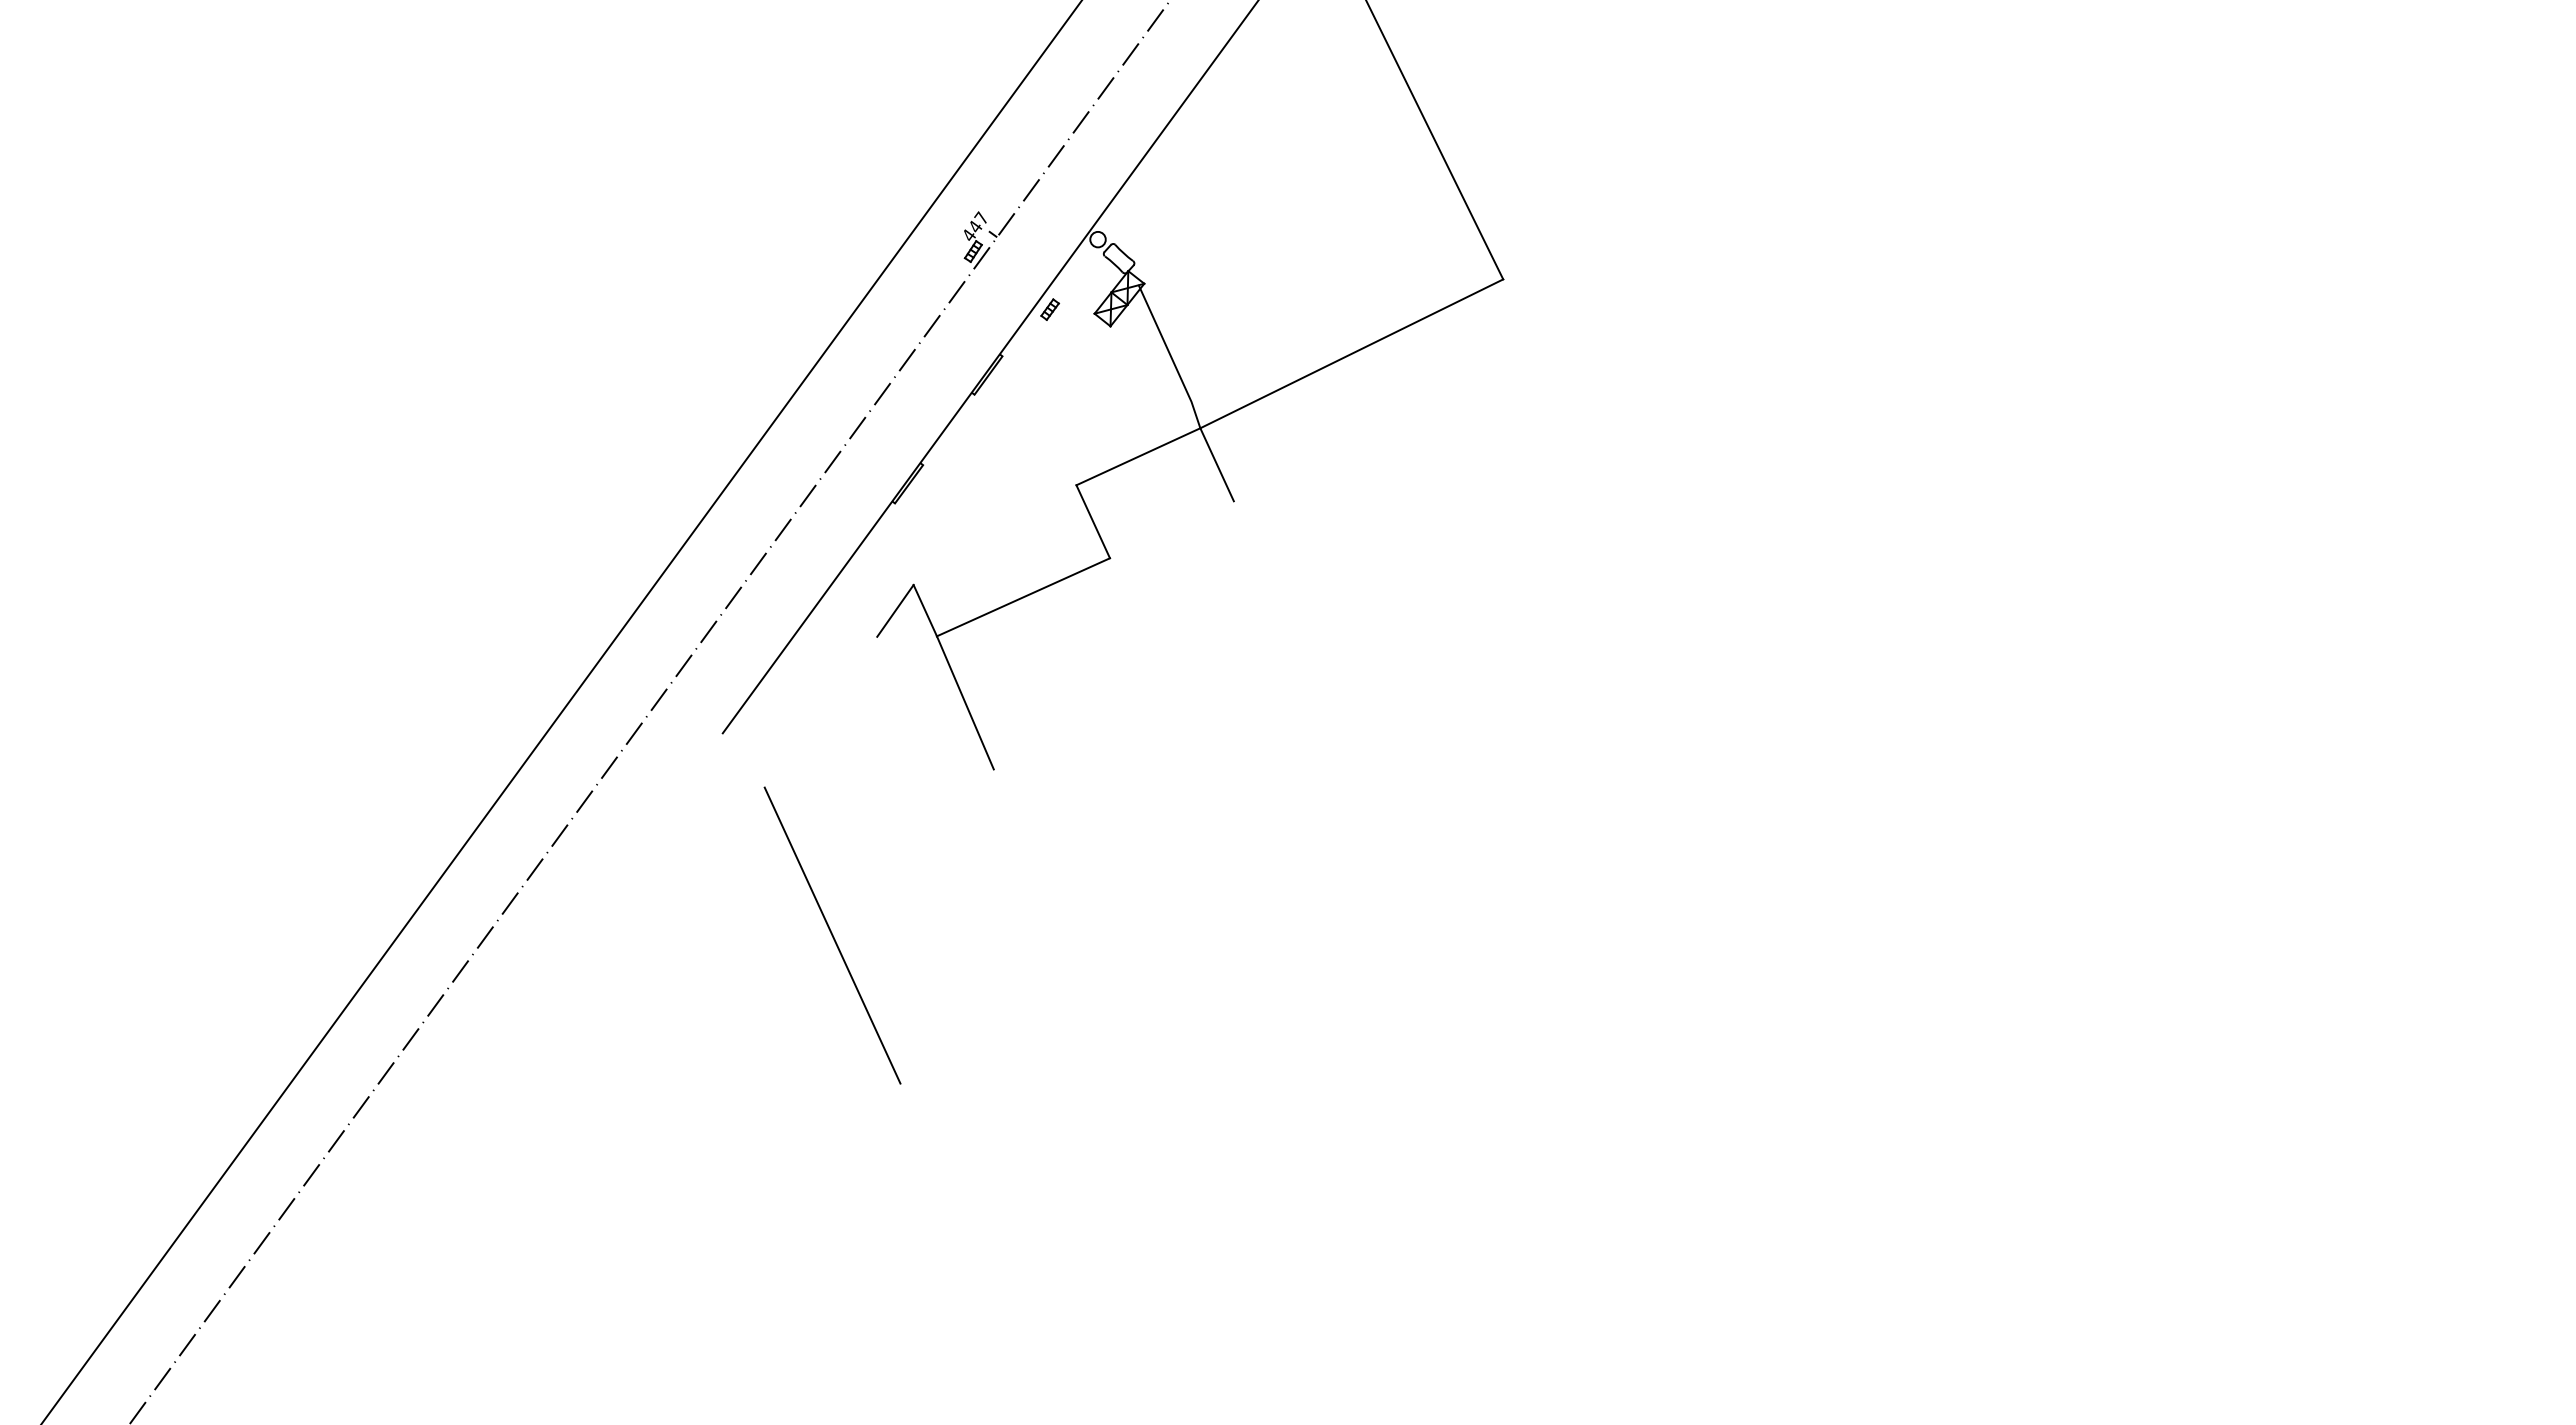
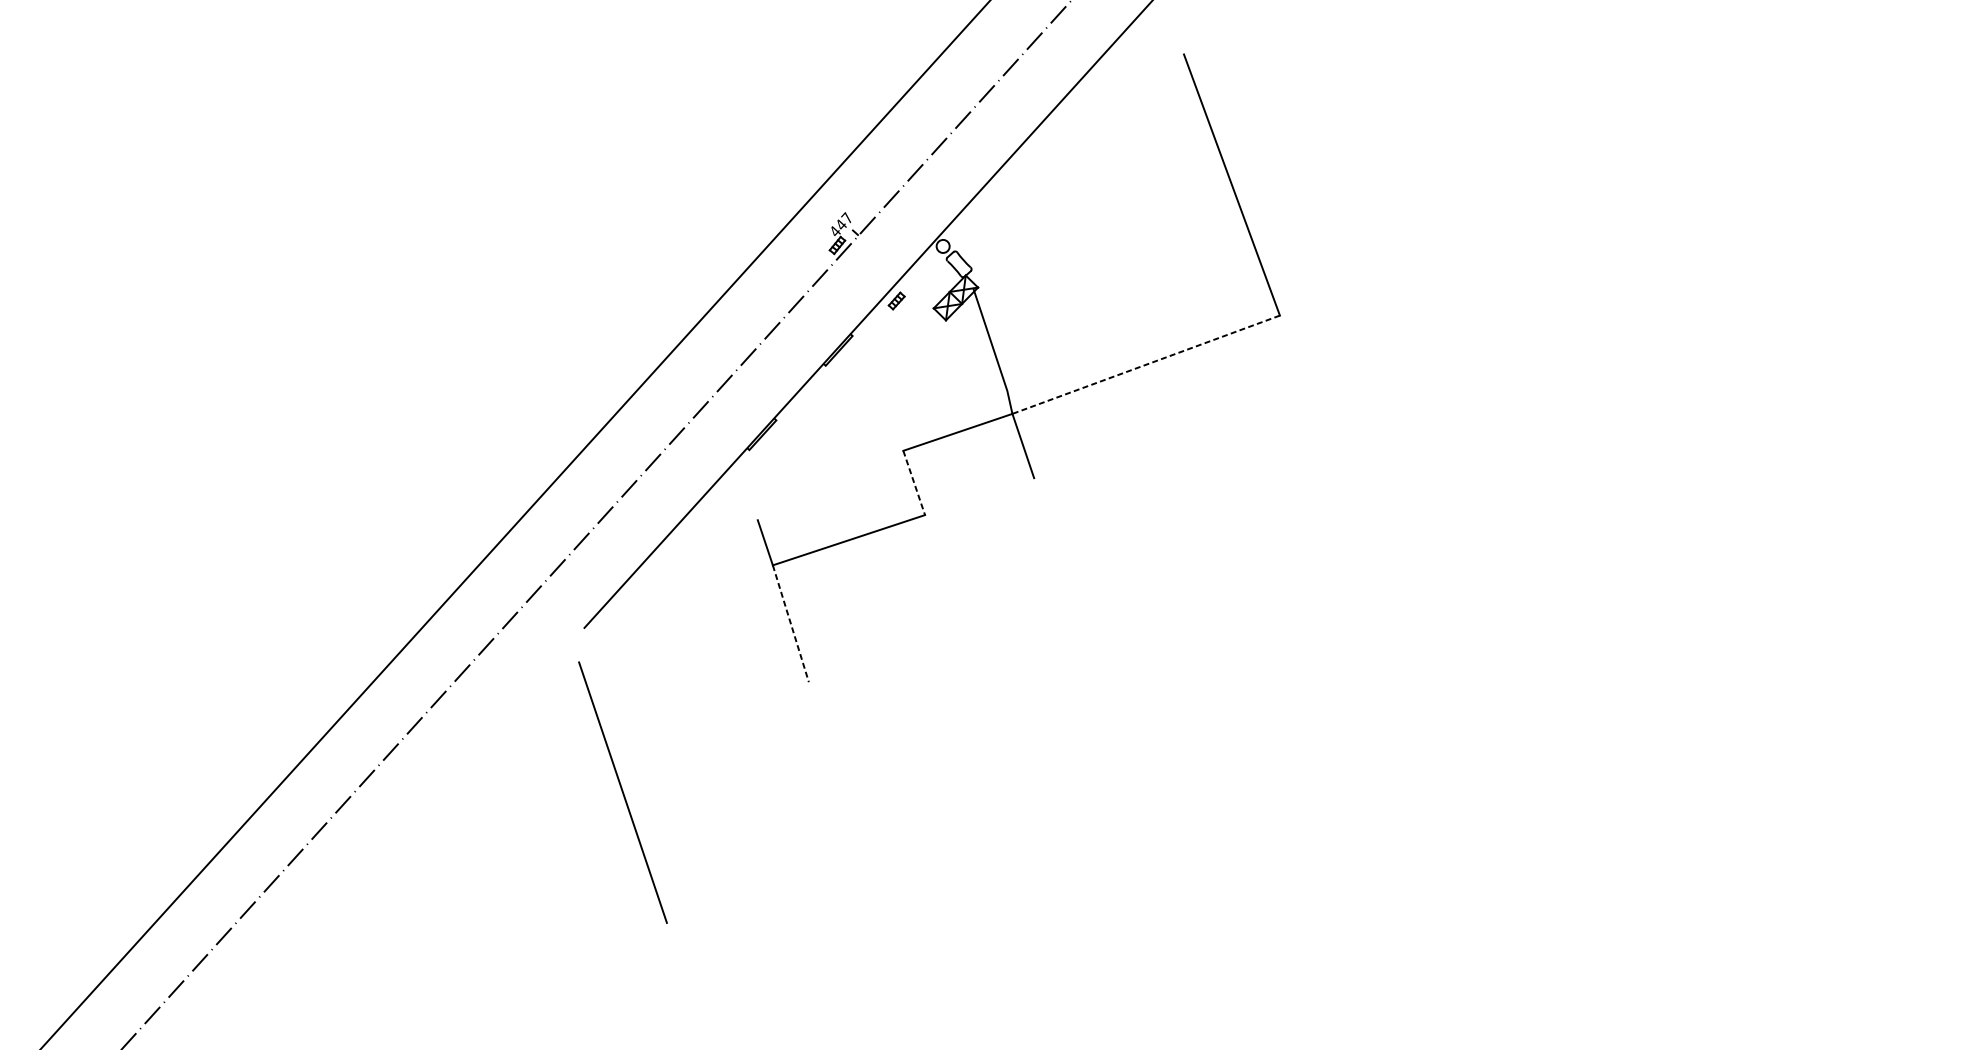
line: (1351, 353) -> (1145, 364), solid -> dashed
line: (1093, 522) -> (914, 483), solid -> dashed
line: (895, 610) -> (740, 540), removed
line: (965, 703) -> (790, 624), solid -> dashed
line: (832, 935) -> (622, 792), moved

